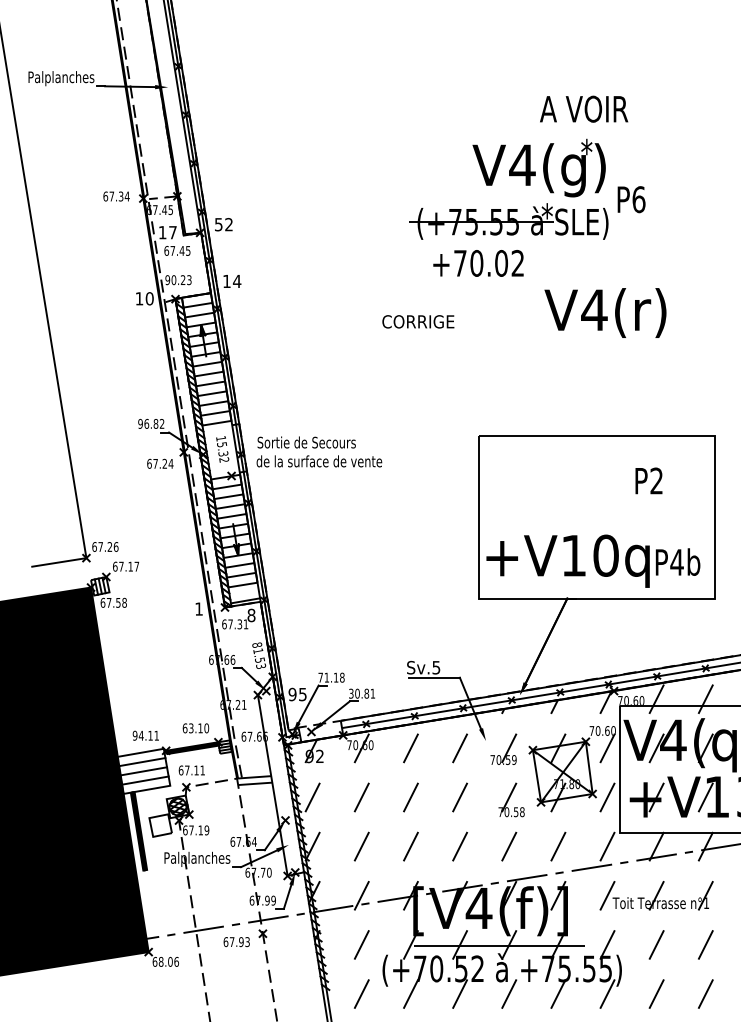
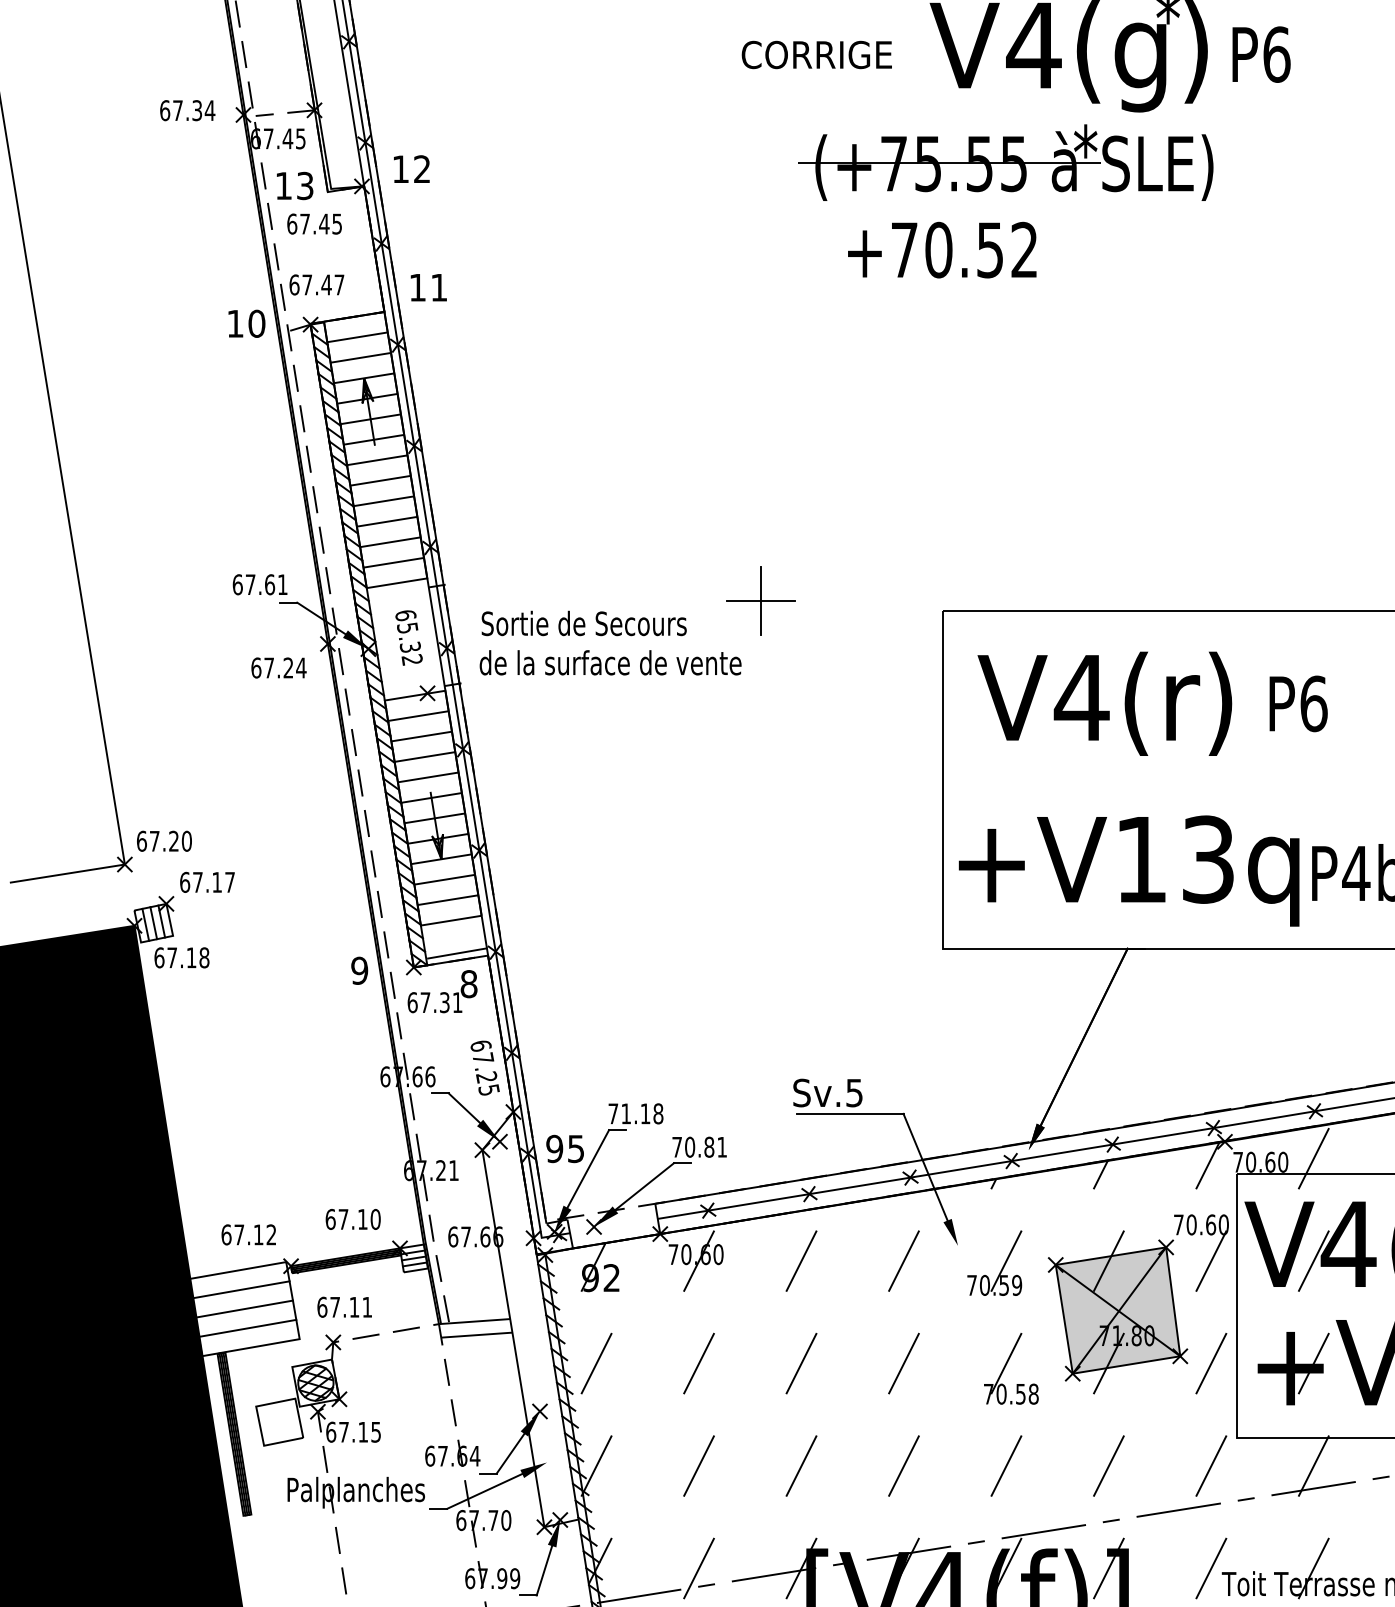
text: (631, 199) -> (1261, 54), moved
text: (218, 224) -> (400, 168), 52 -> 12
text: (172, 232) -> (304, 185), 17 -> 13
text: (501, 262) -> (990, 248), +70.02 -> +70.52
text: (178, 280) -> (316, 285), 90.23 -> 67.47
text: (237, 281) -> (439, 287), 14 -> 11
text: (605, 312) -> (1104, 702), moved
text: (418, 321) -> (817, 54), moved
text: (151, 423) -> (260, 583), 96.82 -> 67.61
part: (391, 431) -> (760, 600), added
text: (221, 438) -> (406, 615), 15.32 -> 65.32
text: (656, 480) -> (1313, 702), P2 -> P6
text: (116, 546) -> (187, 840), 67.26 -> 67.20
text: (605, 555) -> (1207, 859), +V10q -> +V13q
text: (118, 602) -> (191, 957), 67.58 -> 67.18
text: (199, 608) -> (360, 969), 1 -> 9
text: (259, 655) -> (485, 1067), 81.53 -> 67.25
text: (351, 693) -> (677, 1146), 30.81 -> 70.81
text: (191, 728) -> (343, 1219), 63.10 -> 67.10
text: (145, 735) -> (248, 1234), 94.11 -> 67.12
fill: (562, 771) -> (1117, 1309), added
text: (206, 830) -> (375, 1432), 67.19 -> 67.15

